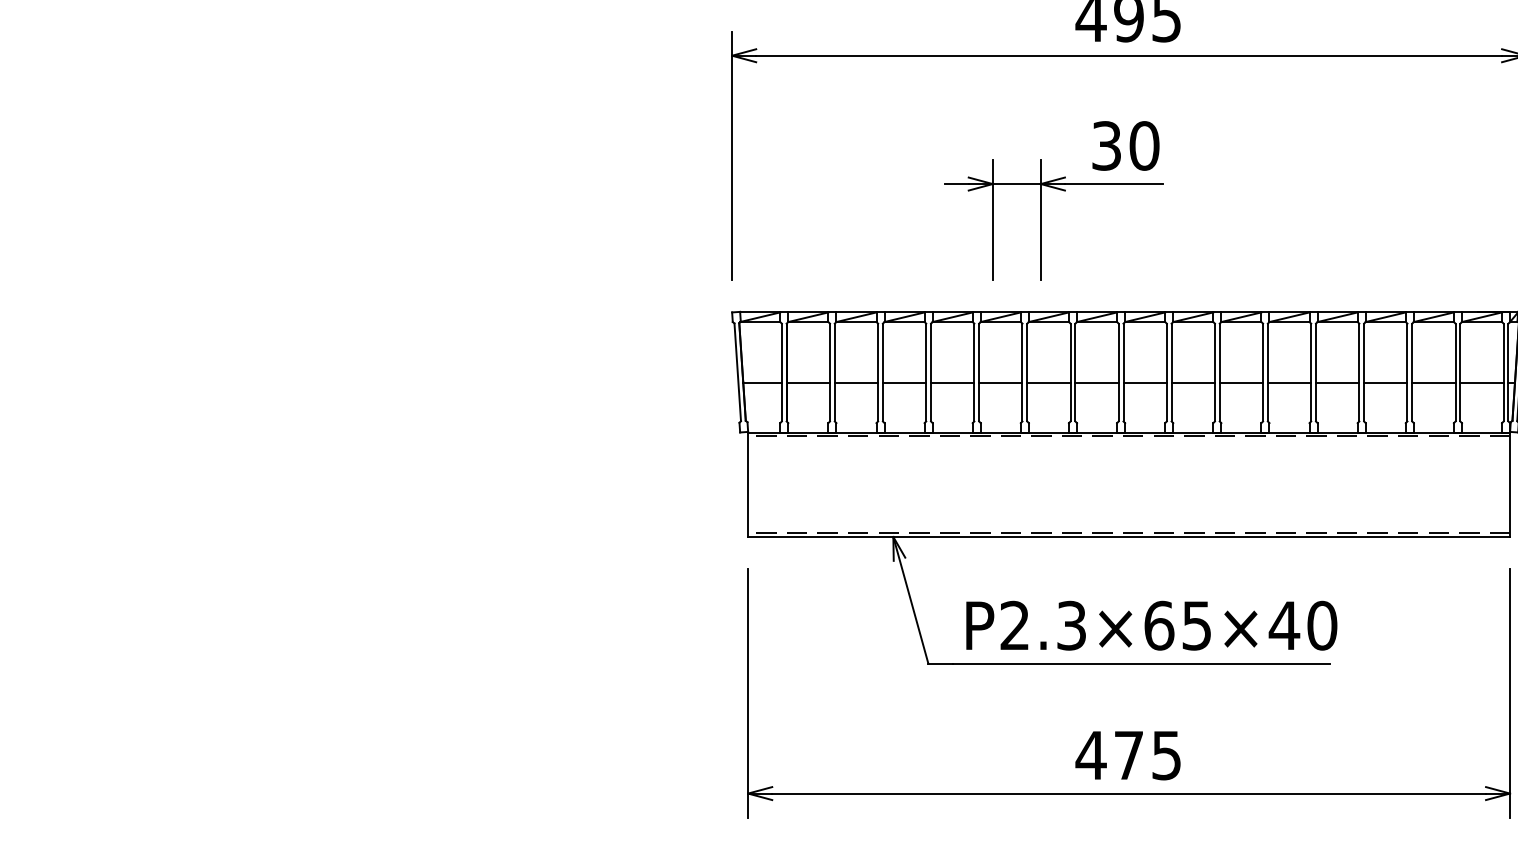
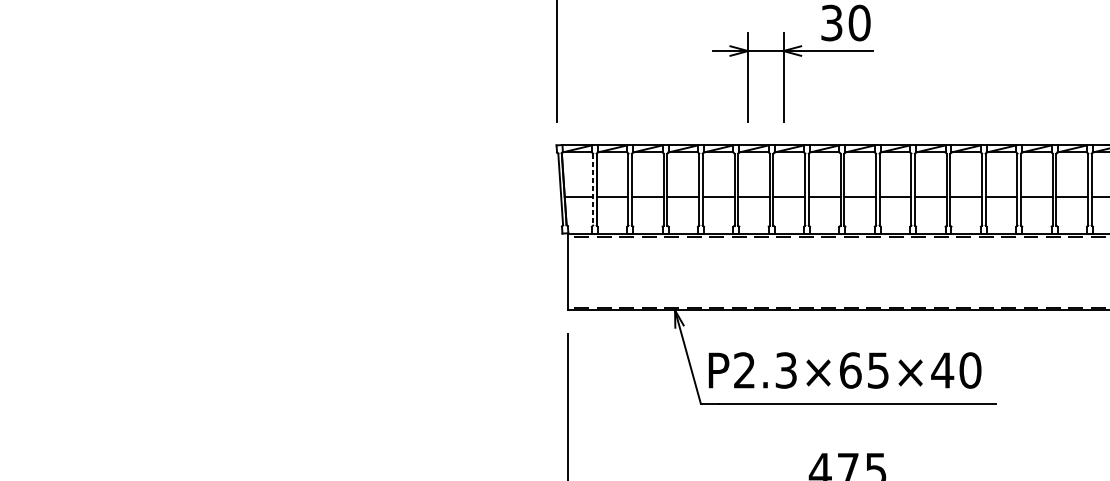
line: (781, 372) -> (592, 189), solid -> dashed
text: (1151, 625) -> (844, 370), moved

